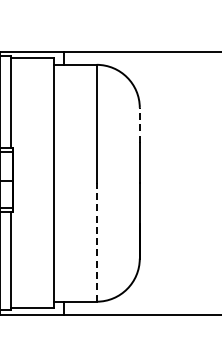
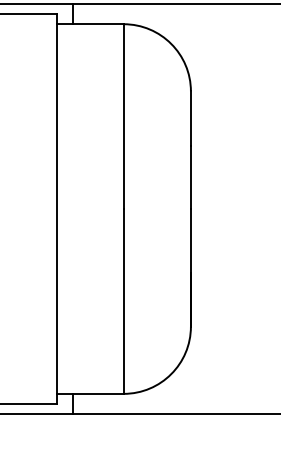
line: (139, 124) -> (190, 117), dashed -> solid
line: (96, 242) -> (123, 301), dashed -> solid

